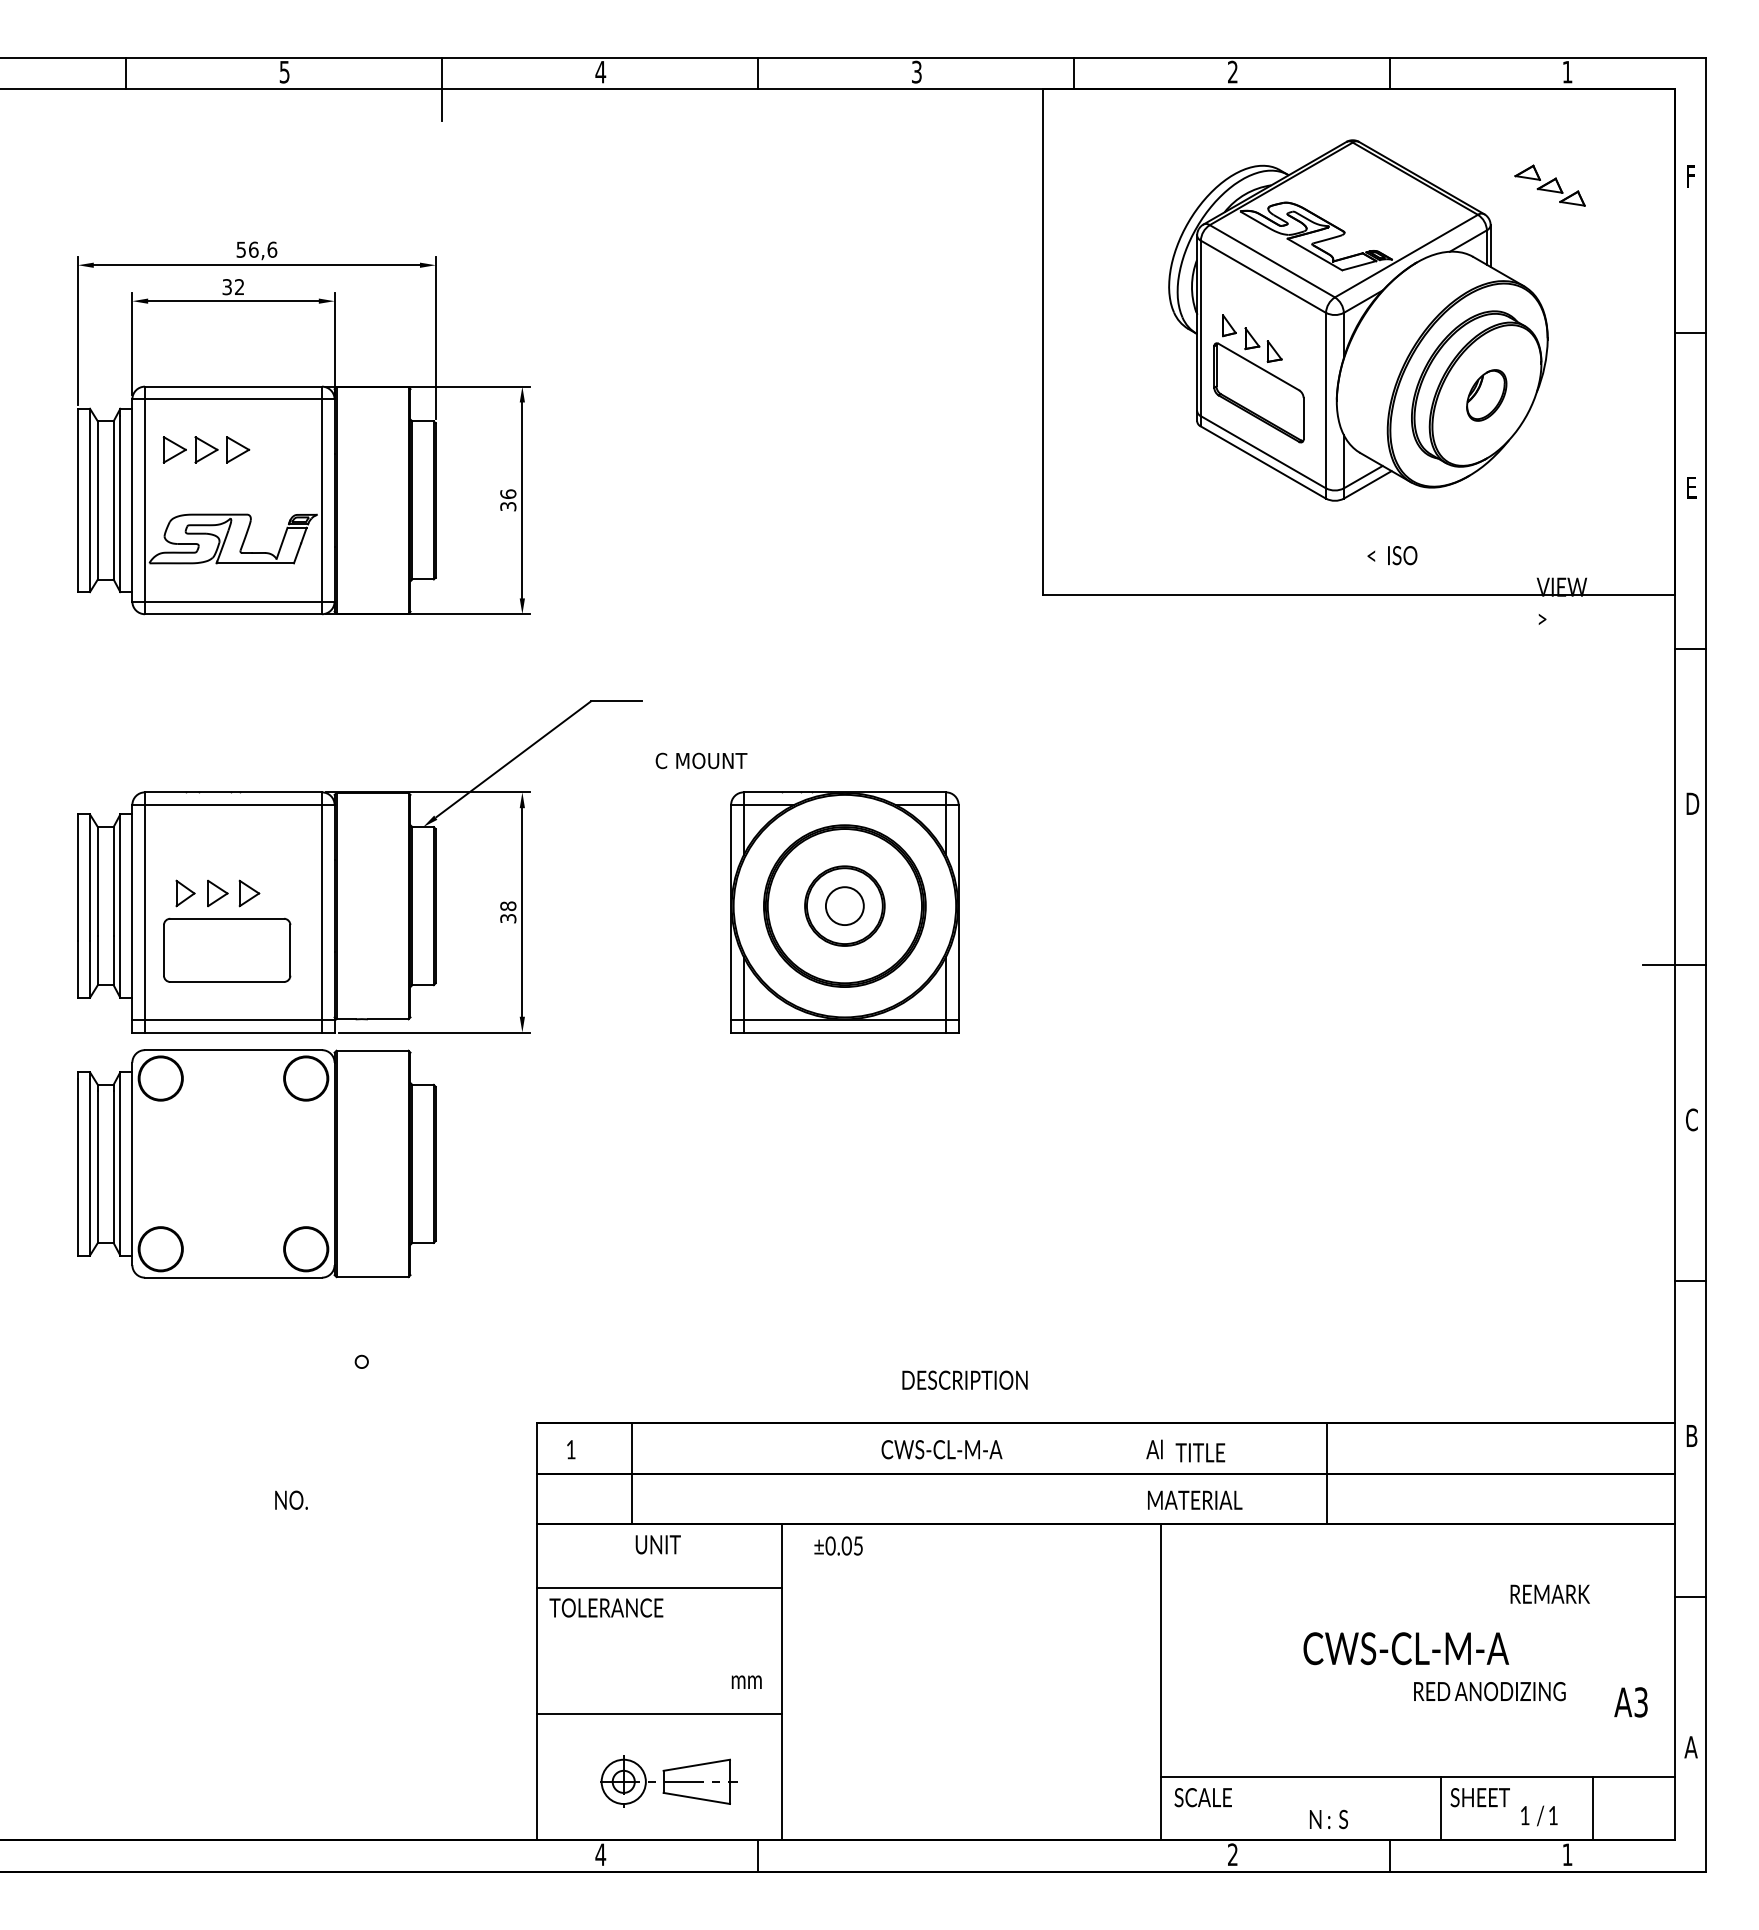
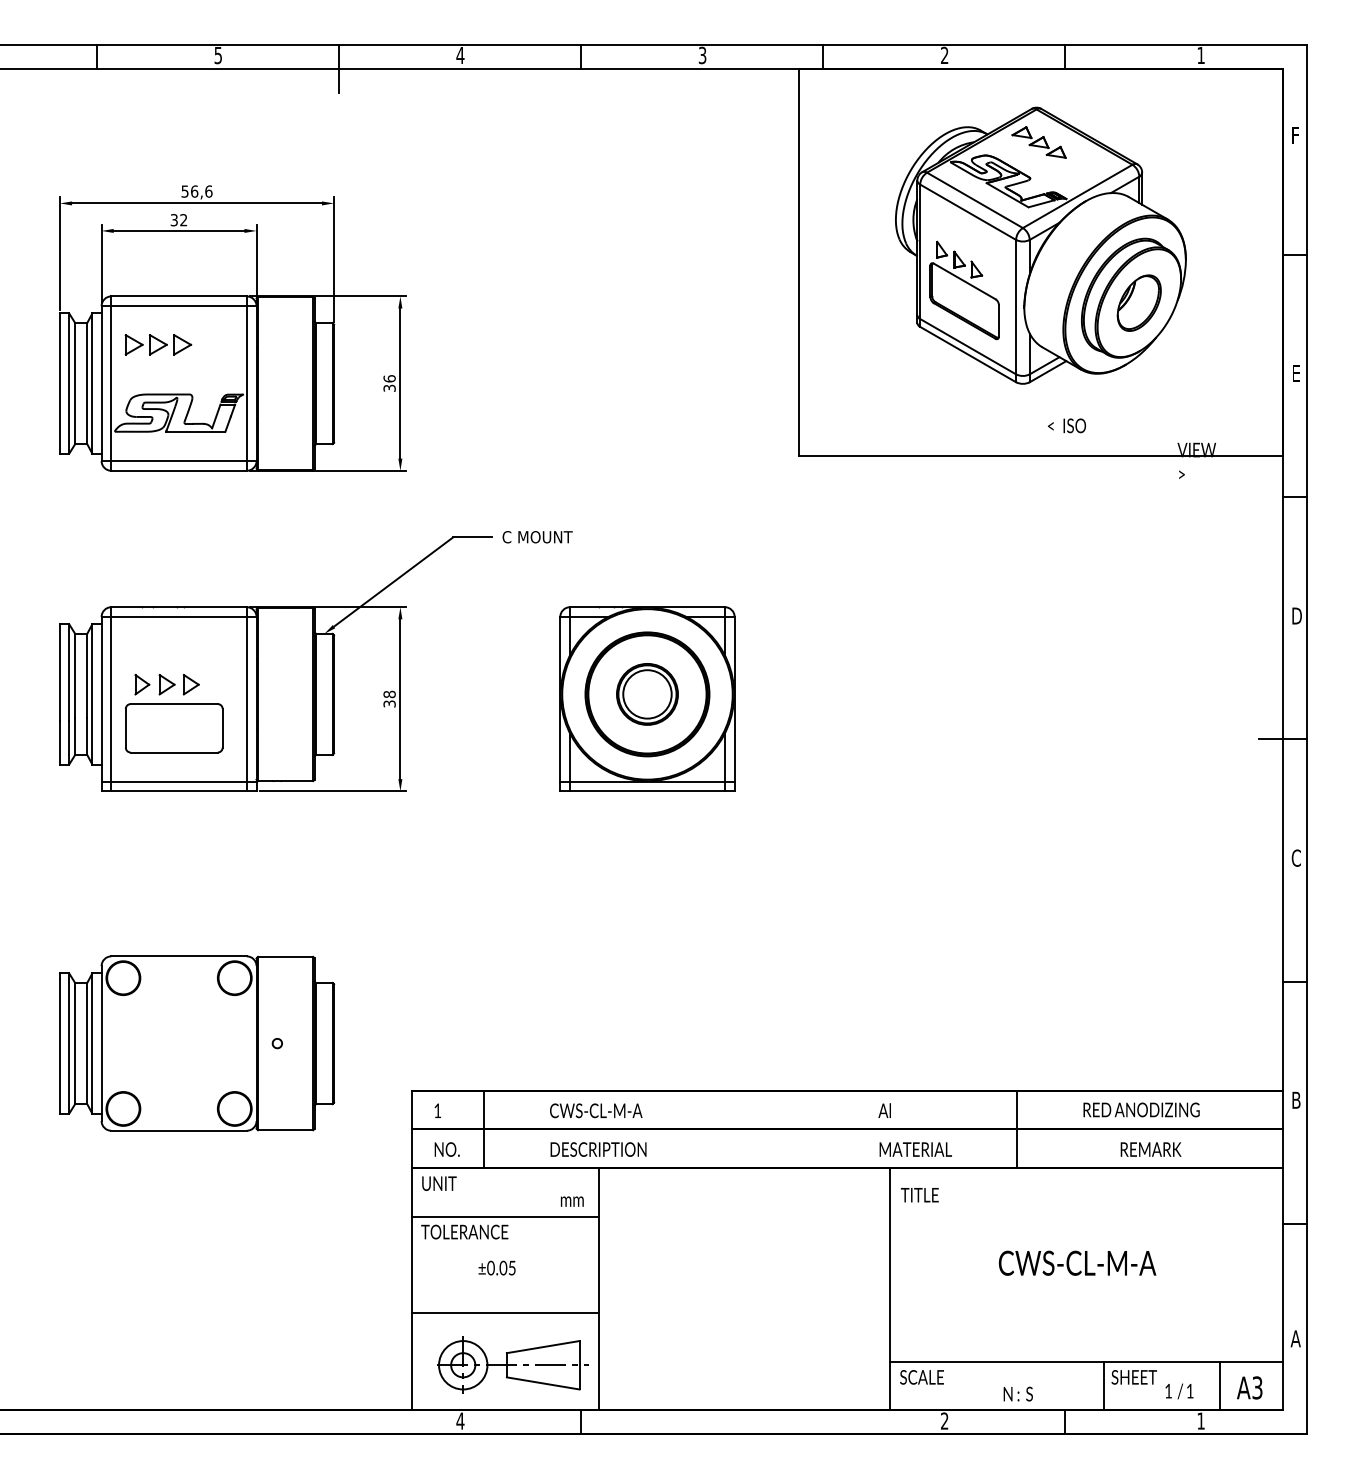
part: (1549, 185) -> (1038, 142), moved
part: (1486, 395) -> (1139, 303), size x1.43
text: (701, 760) -> (537, 536), moved
circle: (844, 905) -> (647, 693), size x1.67
part: (256, 1163) -> (196, 1043), moved
text: (964, 1379) -> (598, 1148), moved
text: (941, 1449) -> (595, 1110), moved
text: (1200, 1452) -> (919, 1194), moved
text: (291, 1499) -> (447, 1148), moved
text: (657, 1544) -> (438, 1183), moved
text: (838, 1545) -> (497, 1267), moved
text: (1549, 1593) -> (1150, 1148), moved
text: (746, 1681) -> (572, 1201), moved
text: (1489, 1691) -> (1141, 1109), moved
text: (1630, 1702) -> (1249, 1388), moved
part: (668, 1781) -> (512, 1365), size x1.43

